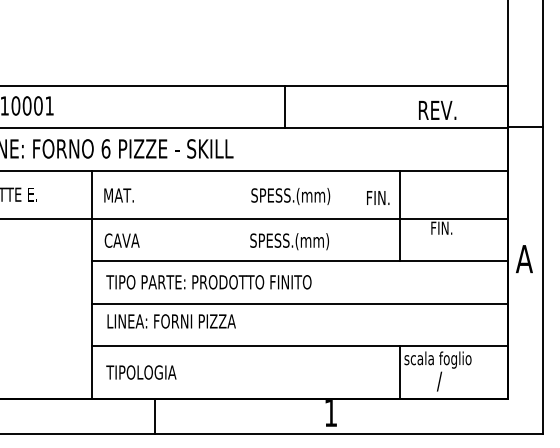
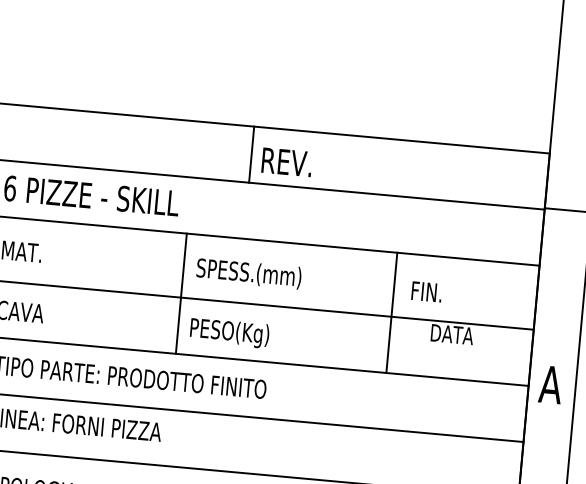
text: (437, 110) -> (286, 162), moved
text: (378, 197) -> (427, 291), moved
line: (241, 215) -> (181, 292), added
text: (447, 227) -> (452, 333), FIN. -> DATA
text: (289, 242) -> (241, 334), SPESS.(mm) -> PESO(Kg)

